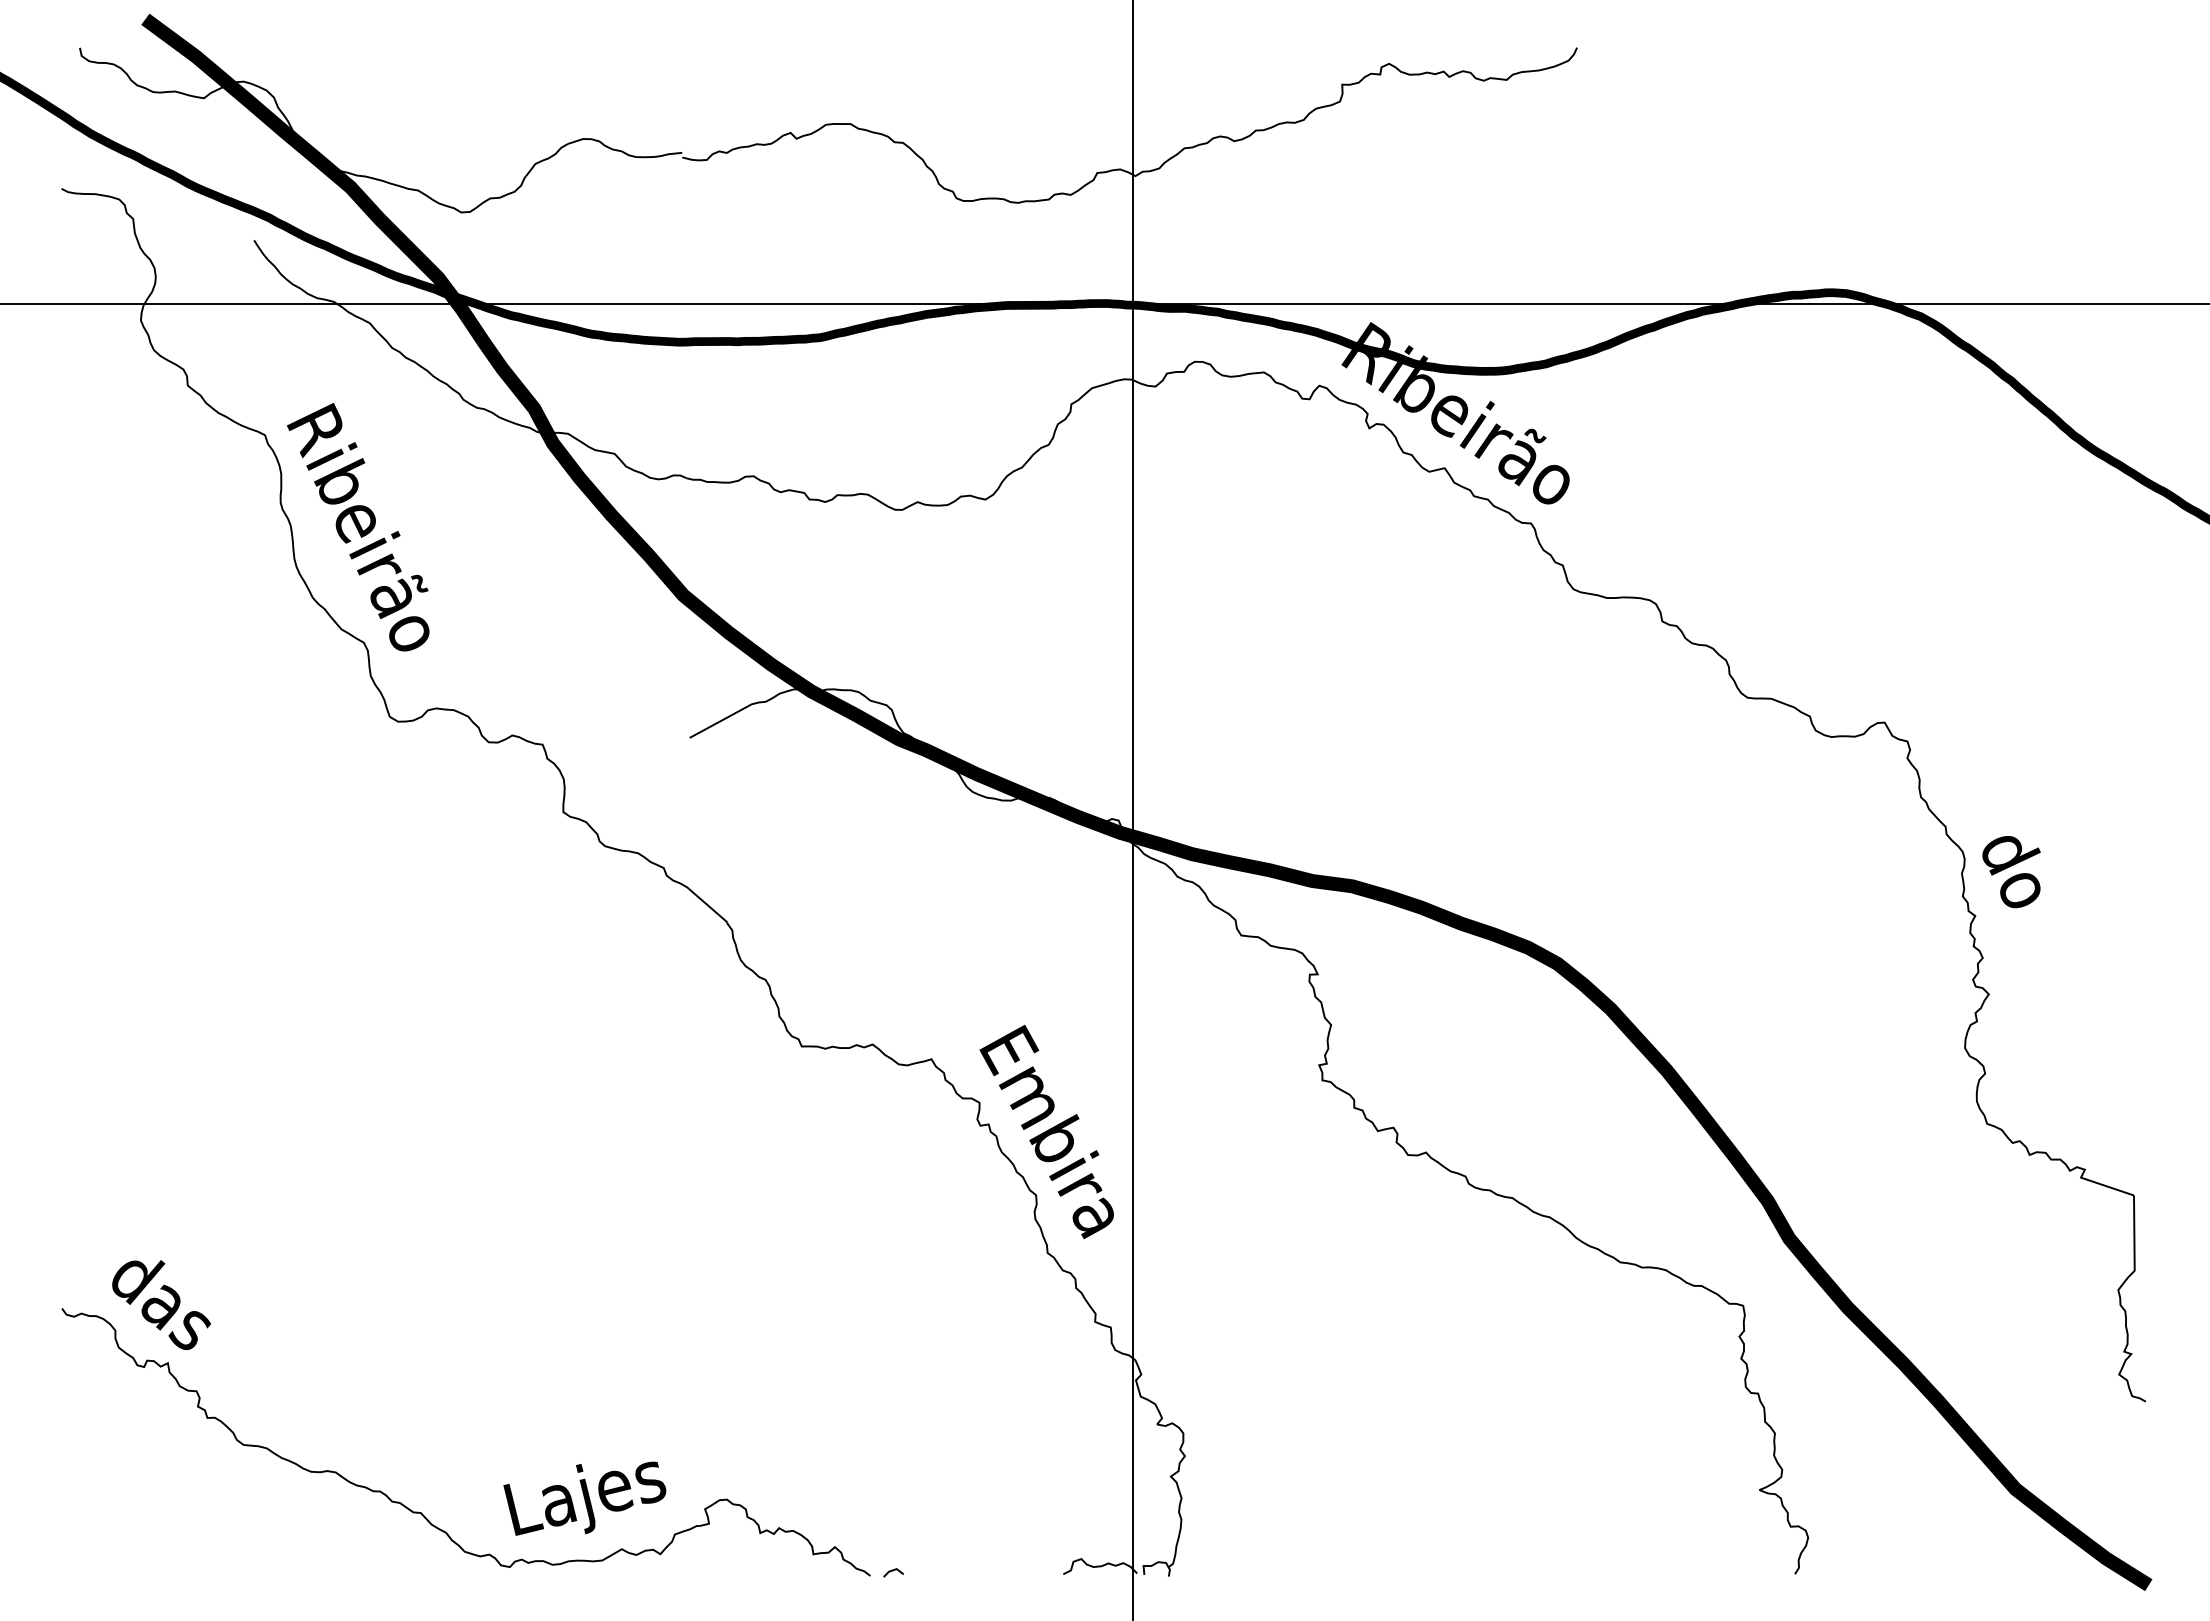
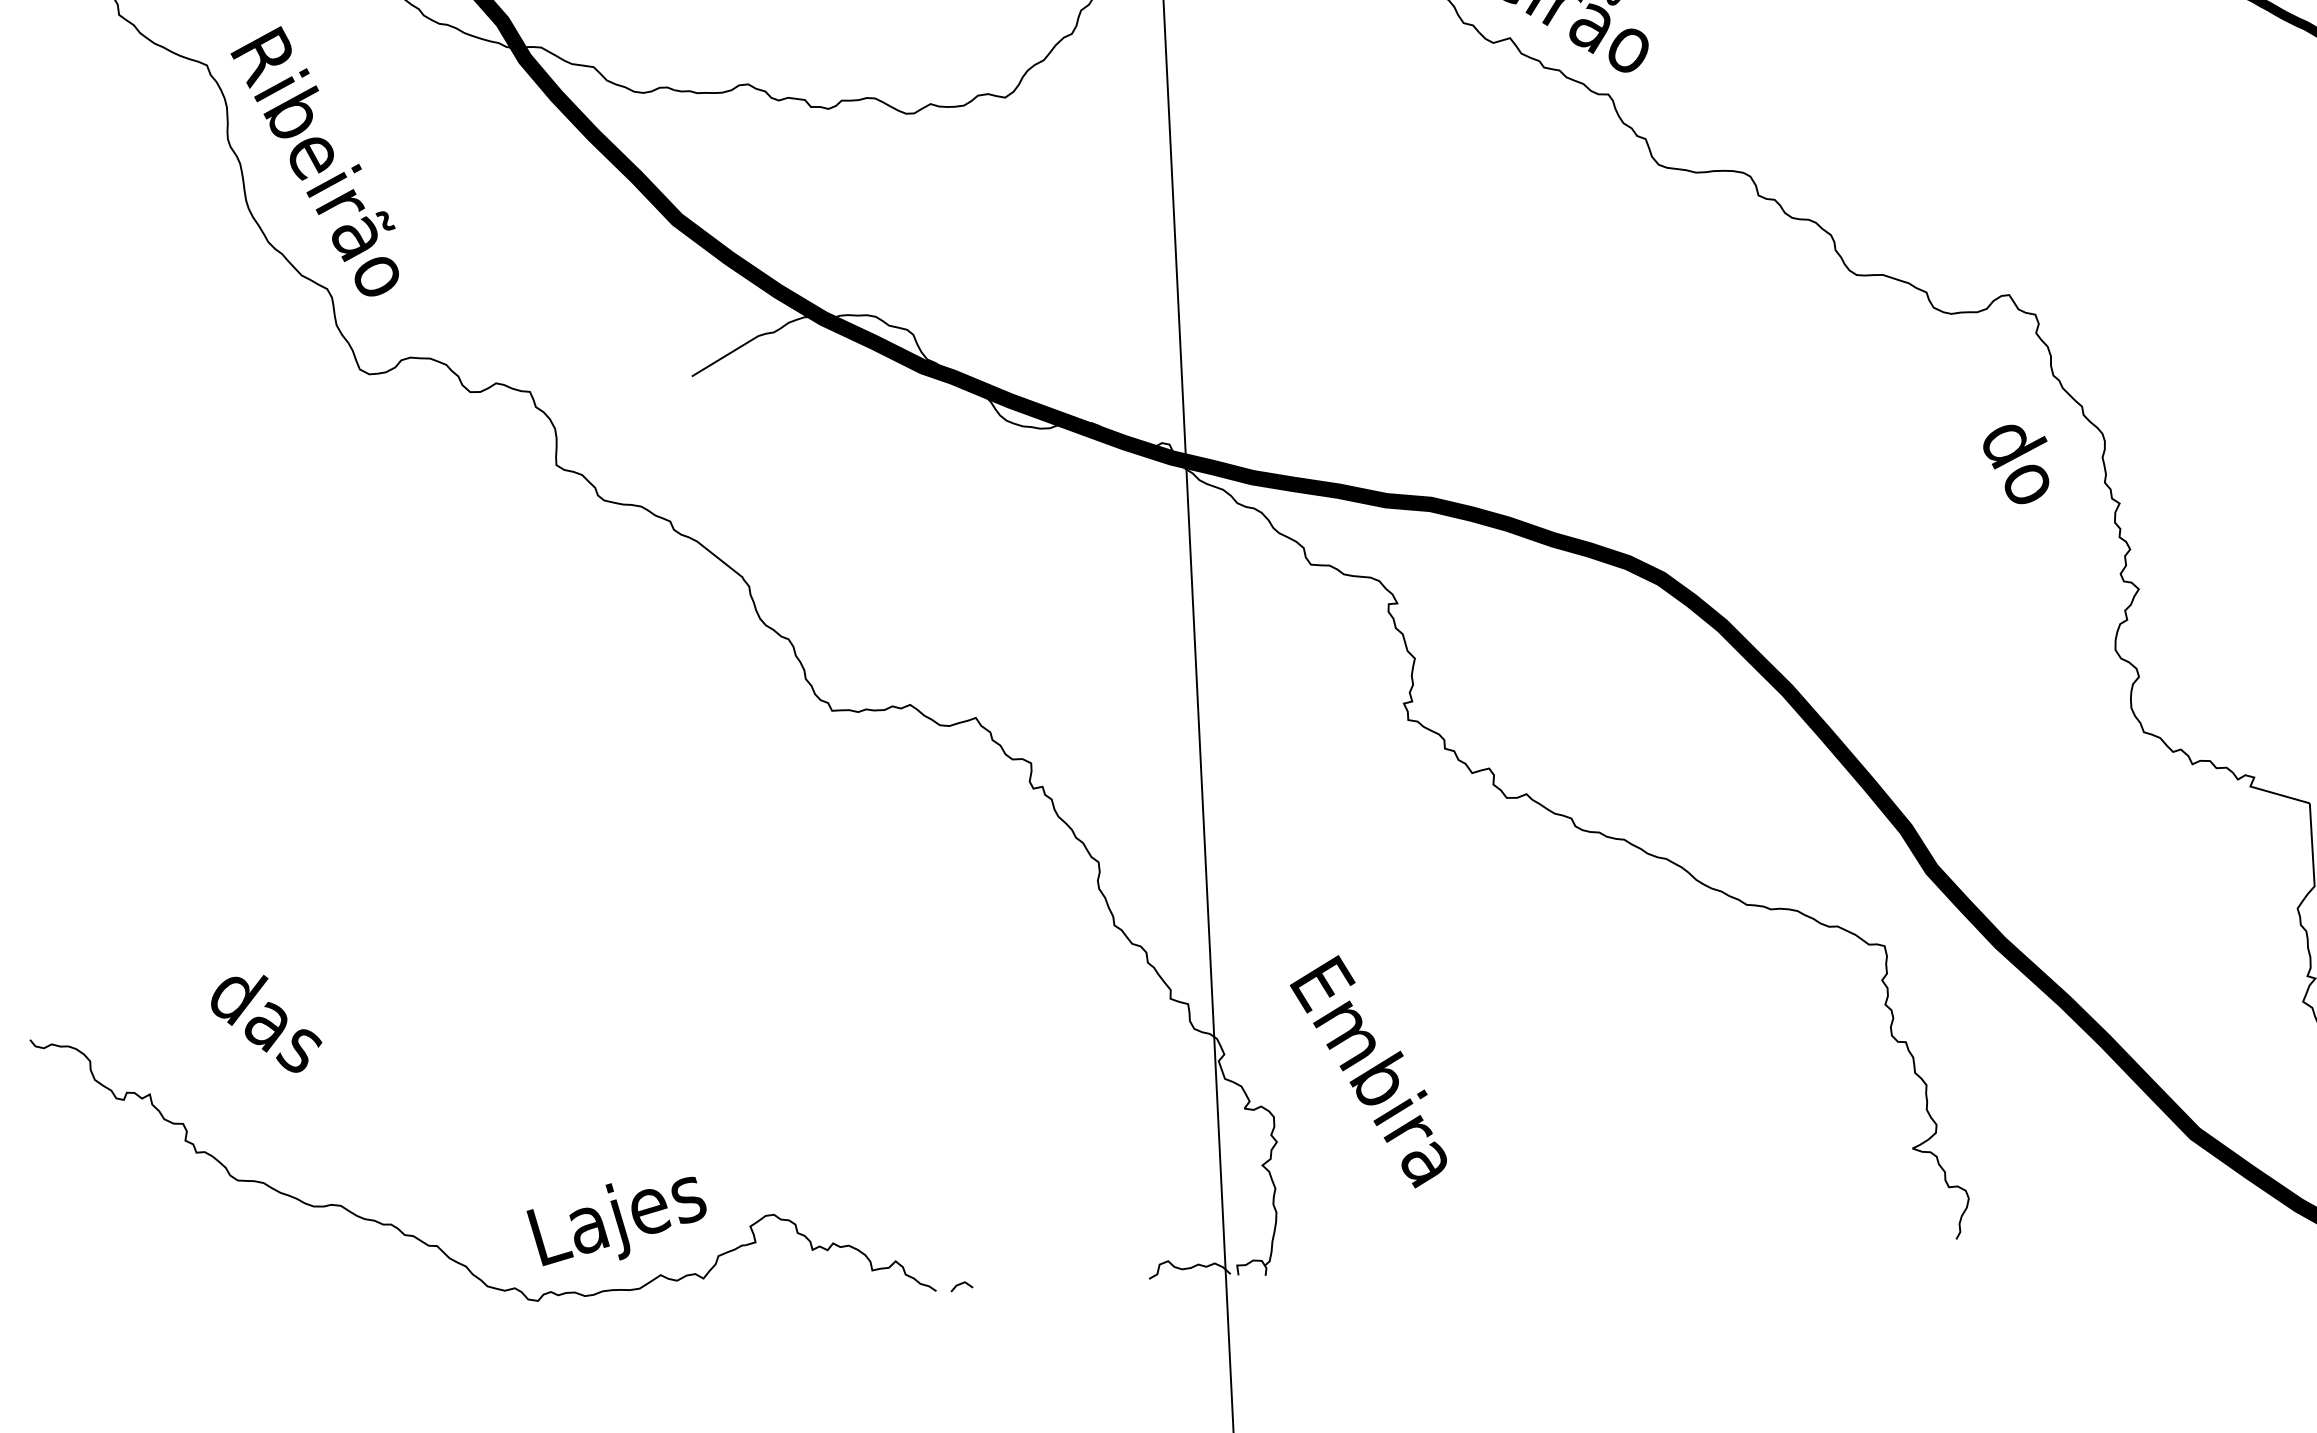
text: (2011, 872) -> (2016, 464), moved
text: (1046, 1131) -> (1368, 1071), moved
text: (161, 1305) -> (266, 1024), moved

